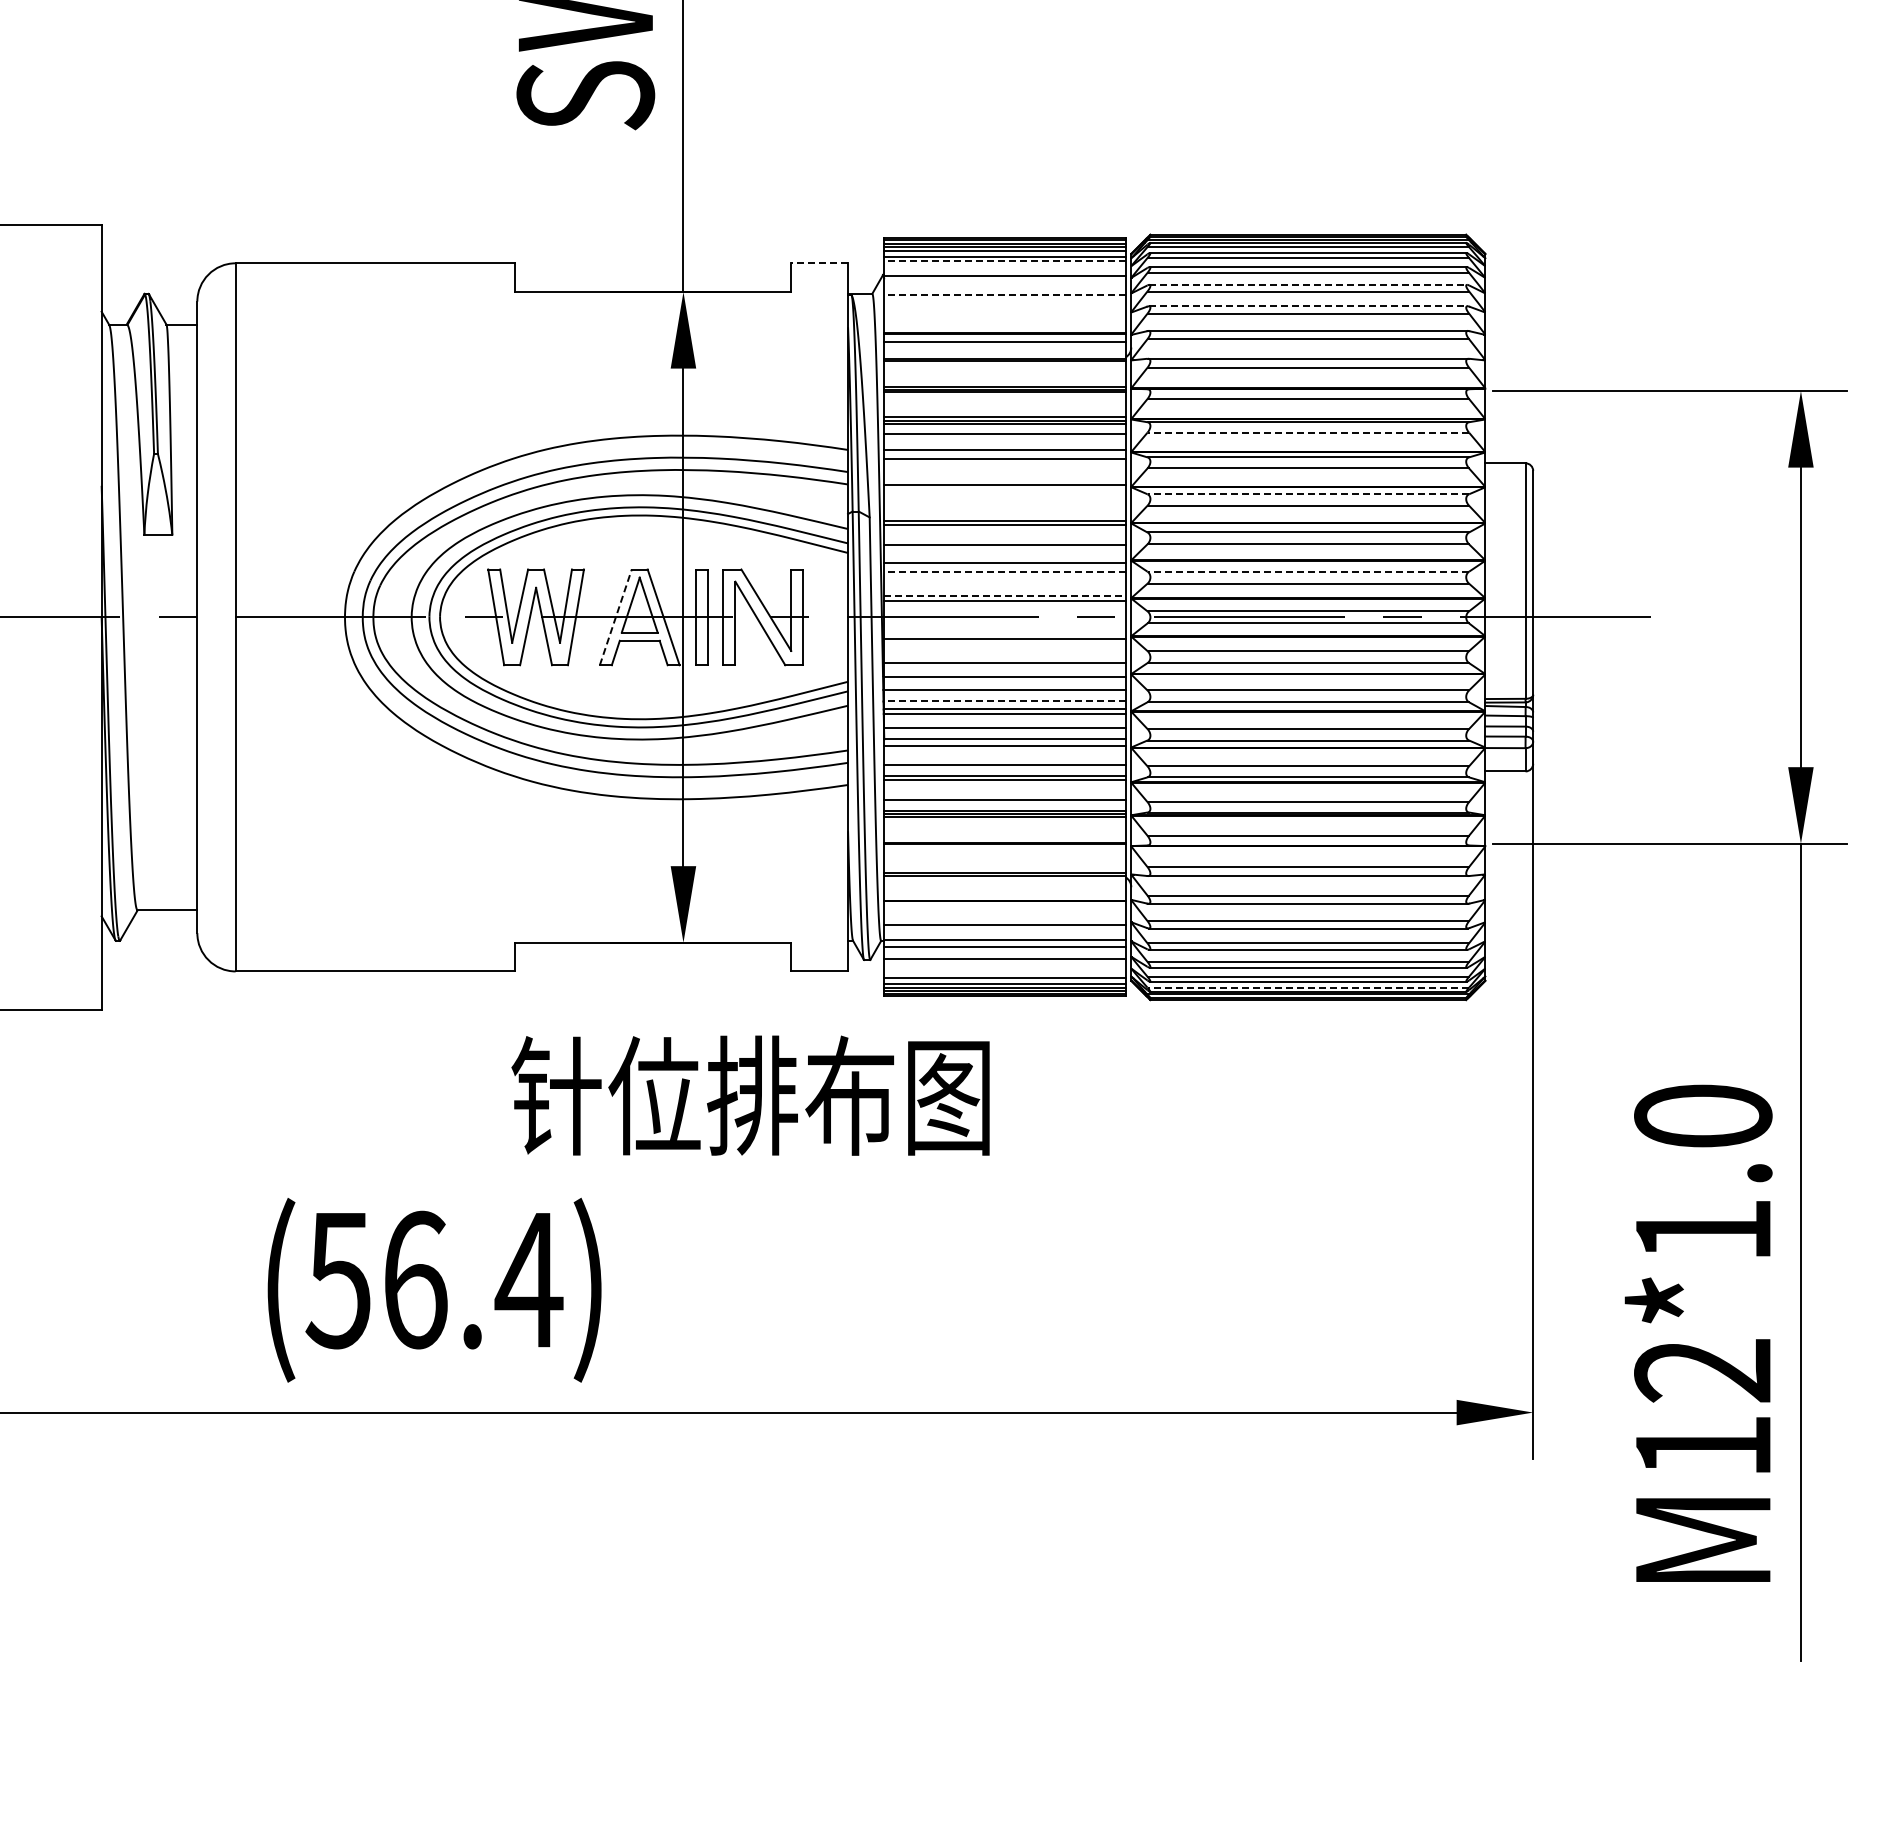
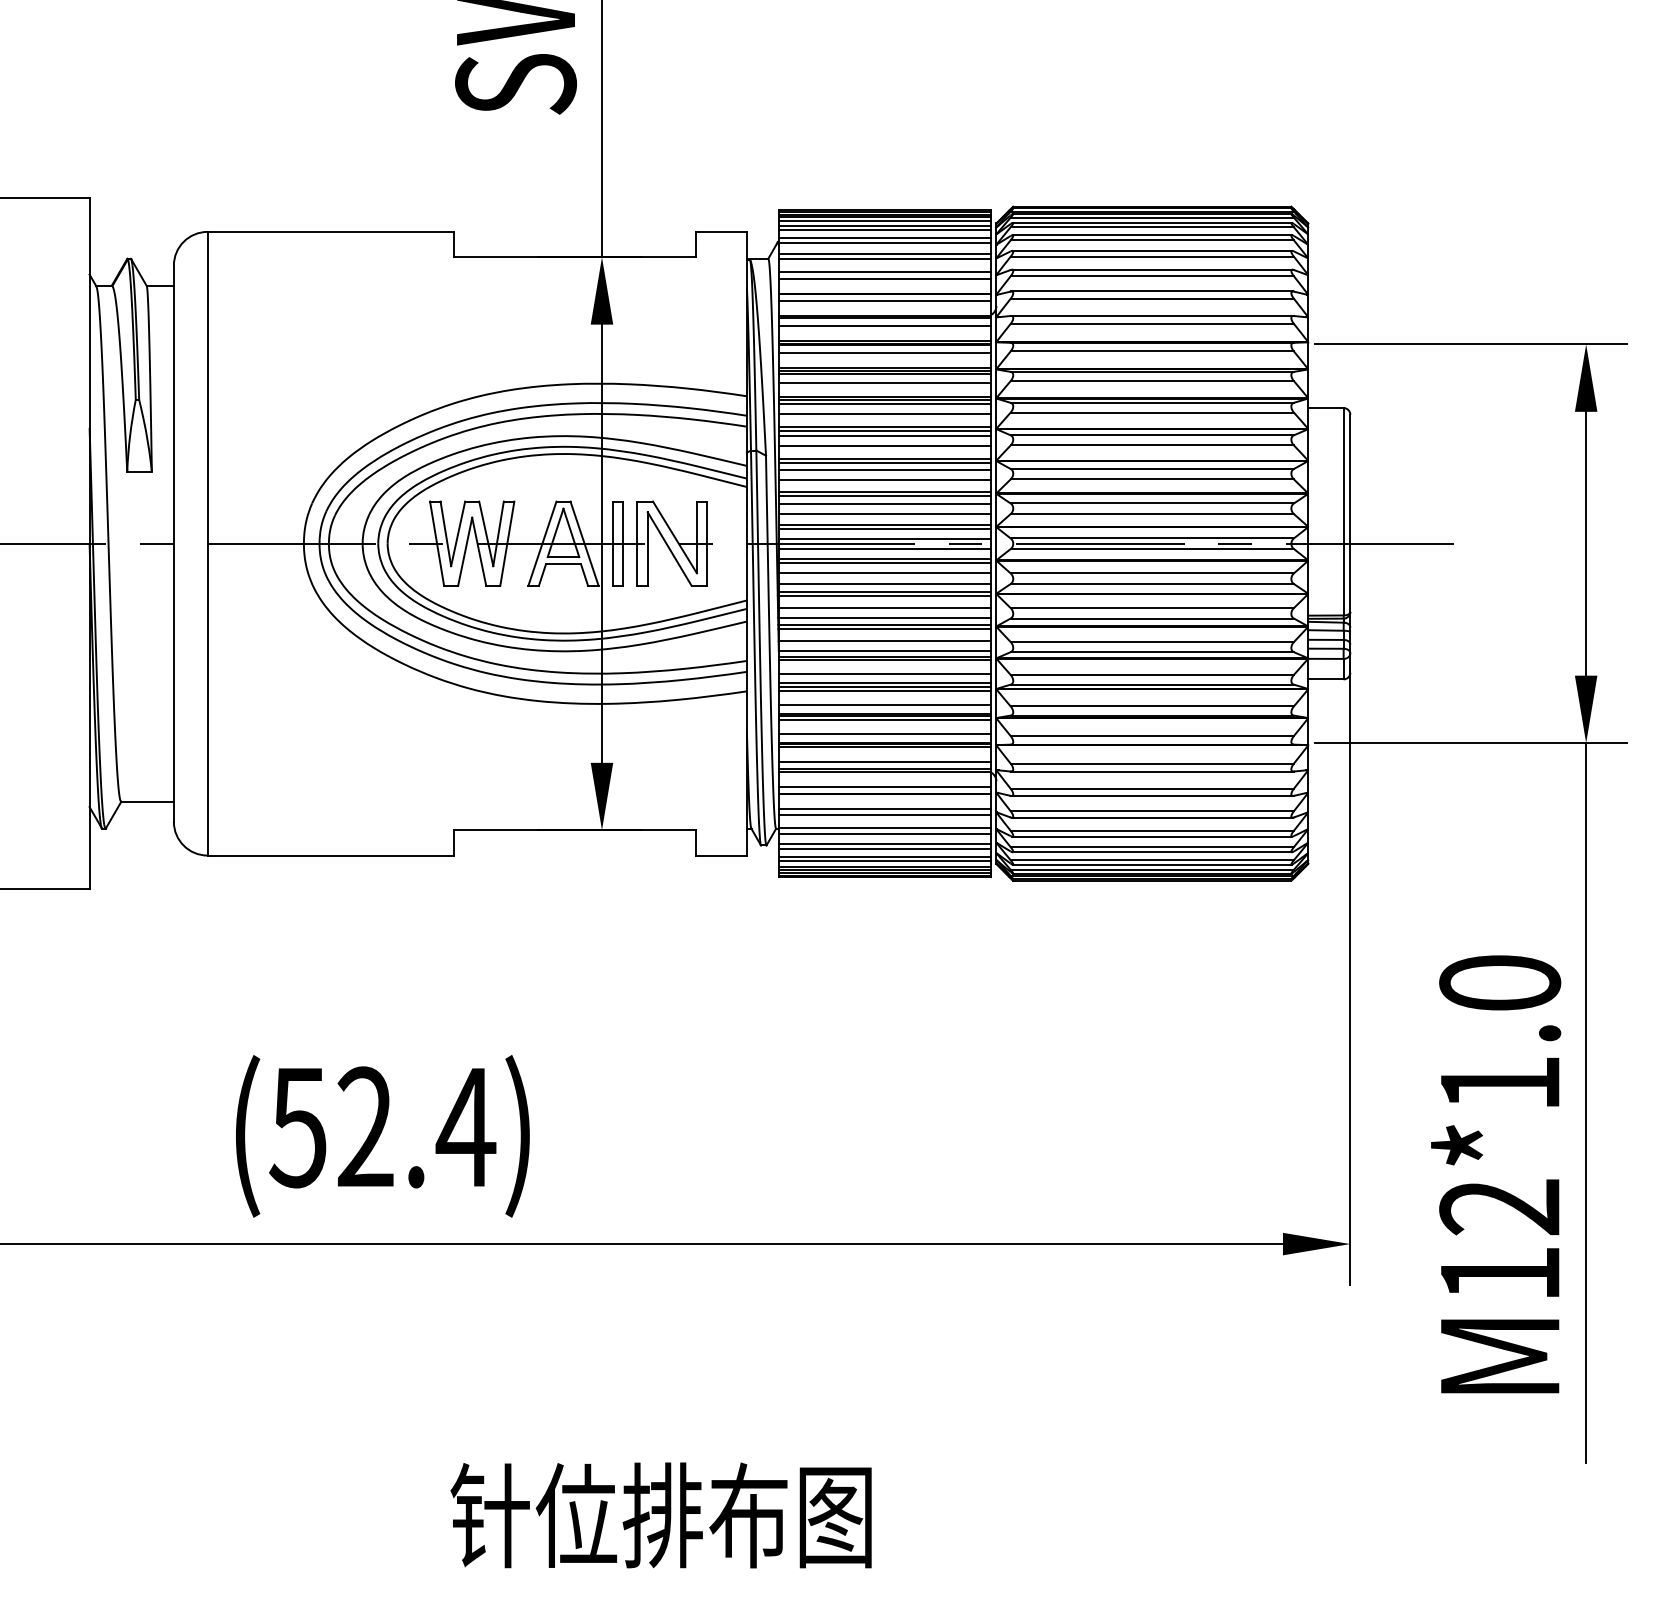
line: (1004, 261) -> (884, 230), dashed -> solid
line: (819, 263) -> (721, 232), dashed -> solid
line: (1004, 270) -> (884, 238), added
line: (1308, 284) -> (1152, 250), dashed -> solid
line: (1004, 288) -> (884, 254), added
line: (1004, 294) -> (884, 259), dashed -> solid
line: (1308, 306) -> (1152, 269), dashed -> solid
line: (1004, 309) -> (884, 272), added
line: (1004, 316) -> (884, 278), added
line: (1004, 370) -> (884, 326), added
line: (1004, 401) -> (884, 353), added
line: (1308, 432) -> (1152, 380), dashed -> solid
line: (1004, 454) -> (884, 400), added
line: (1004, 469) -> (884, 413), added
line: (1004, 489) -> (884, 431), added
line: (1308, 494) -> (1152, 435), dashed -> solid
line: (1004, 495) -> (884, 436), added
line: (1004, 506) -> (884, 446), added
line: (1004, 533) -> (884, 469), added
line: (1004, 558) -> (884, 491), added
line: (1308, 571) -> (1152, 503), dashed -> solid
line: (1004, 572) -> (884, 504), dashed -> solid
line: (1004, 583) -> (884, 513), added
line: (1004, 596) -> (884, 525), dashed -> solid
line: (1004, 611) -> (884, 538), added
line: (615, 616) -> (542, 542), dashed -> solid
line: (1004, 623) -> (884, 549), added
line: (1004, 634) -> (884, 558), added
line: (1004, 650) -> (884, 572), added
line: (1004, 672) -> (884, 592), added
line: (1004, 701) -> (884, 617), dashed -> solid
line: (1004, 749) -> (884, 660), added
line: (1004, 784) -> (884, 690), added
line: (1004, 833) -> (884, 734), added
line: (1004, 848) -> (884, 747), added
line: (1004, 864) -> (884, 761), added
line: (1004, 893) -> (884, 786), added
line: (1004, 918) -> (884, 808), added
line: (1004, 964) -> (884, 849), added
line: (1004, 973) -> (884, 857), added
line: (1308, 987) -> (1152, 869), dashed -> solid
text: (750, 1095) -> (661, 1515), moved
text: (415, 1279) -> (366, 1126), (56.4) -> (52.4)

